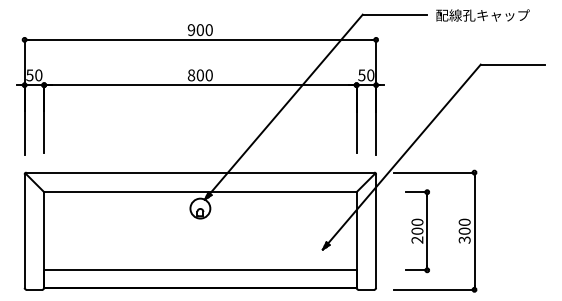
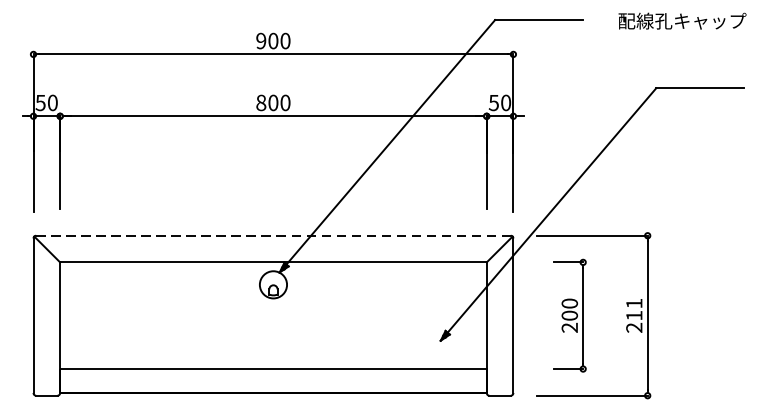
text: (482, 15) -> (681, 21), moved
line: (200, 172) -> (273, 235), solid -> dashed
text: (464, 230) -> (634, 314), 300 -> 211

